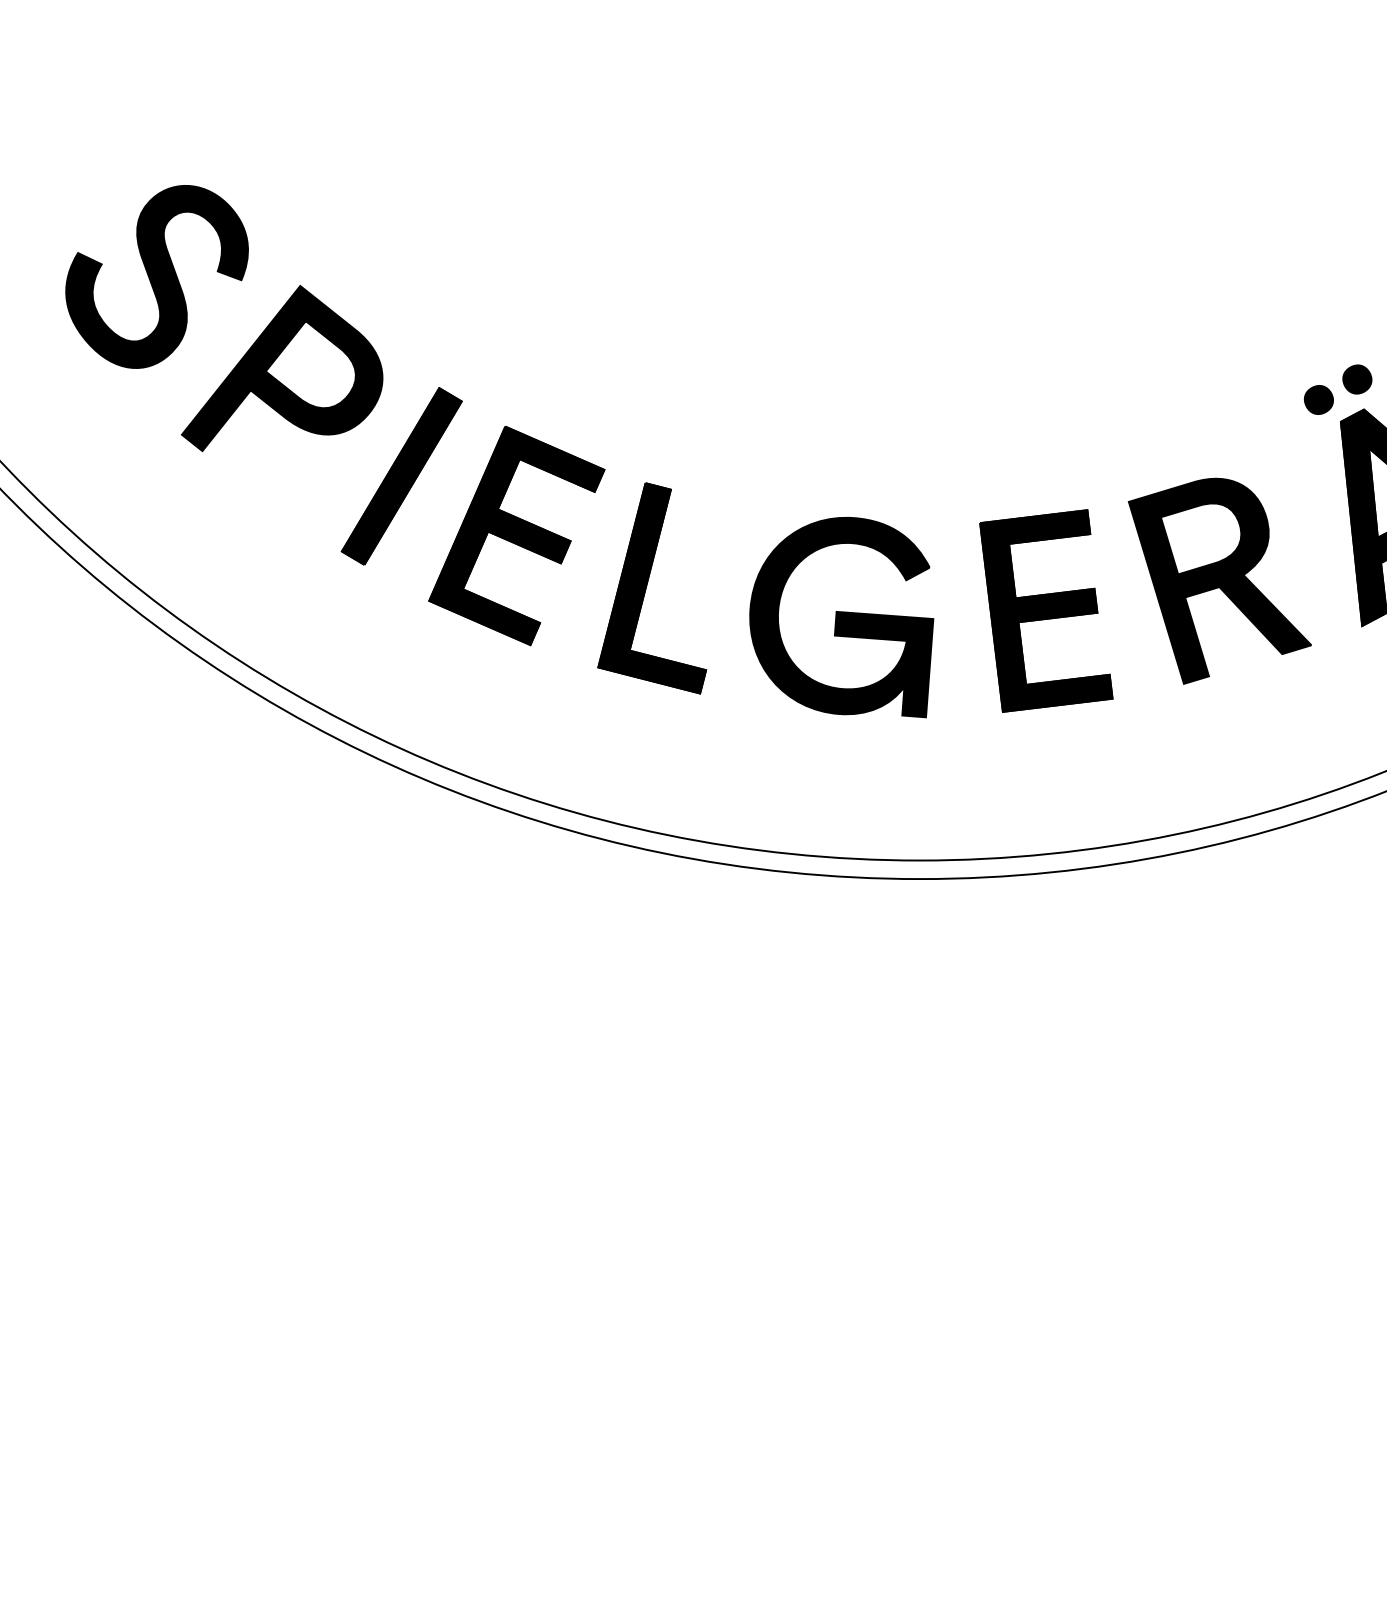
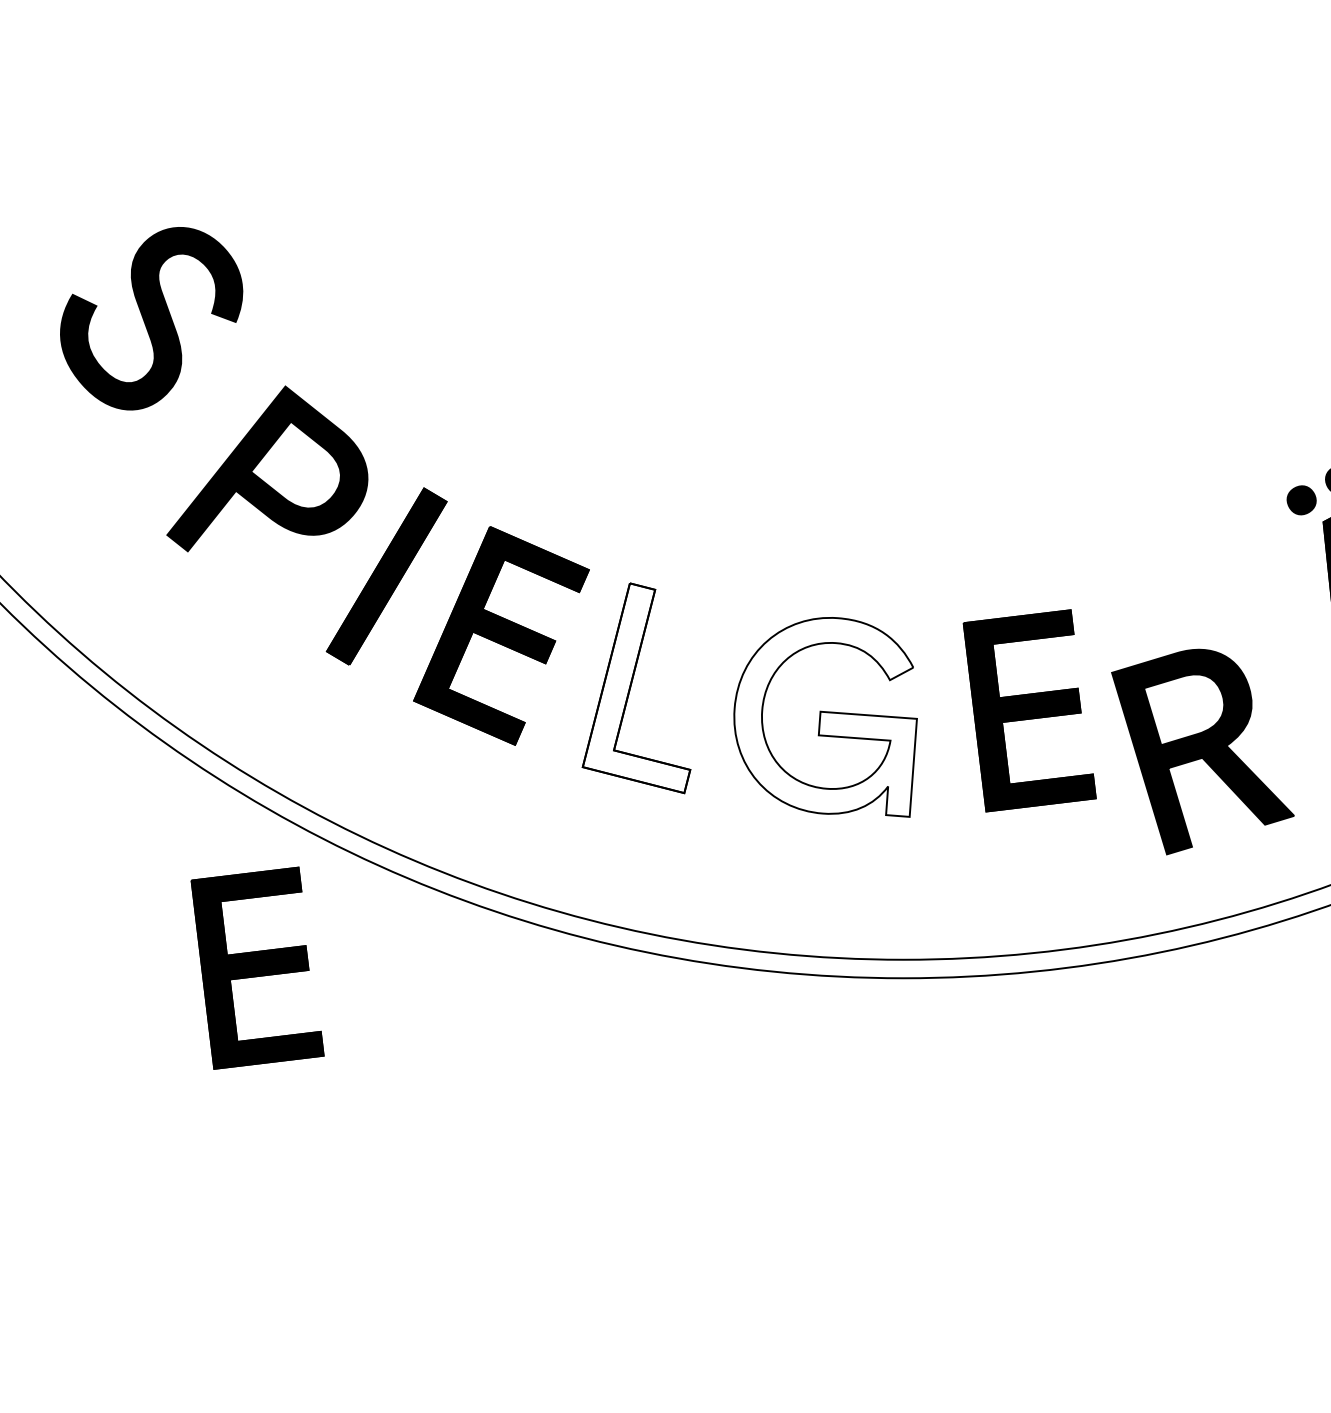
part: (156, 276) -> (151, 318), moved
part: (1219, 580) -> (1202, 751), moved
fill: (652, 588) -> (636, 688), removed
fill: (841, 617) -> (825, 717), removed
part: (272, 868) -> (257, 967), added

